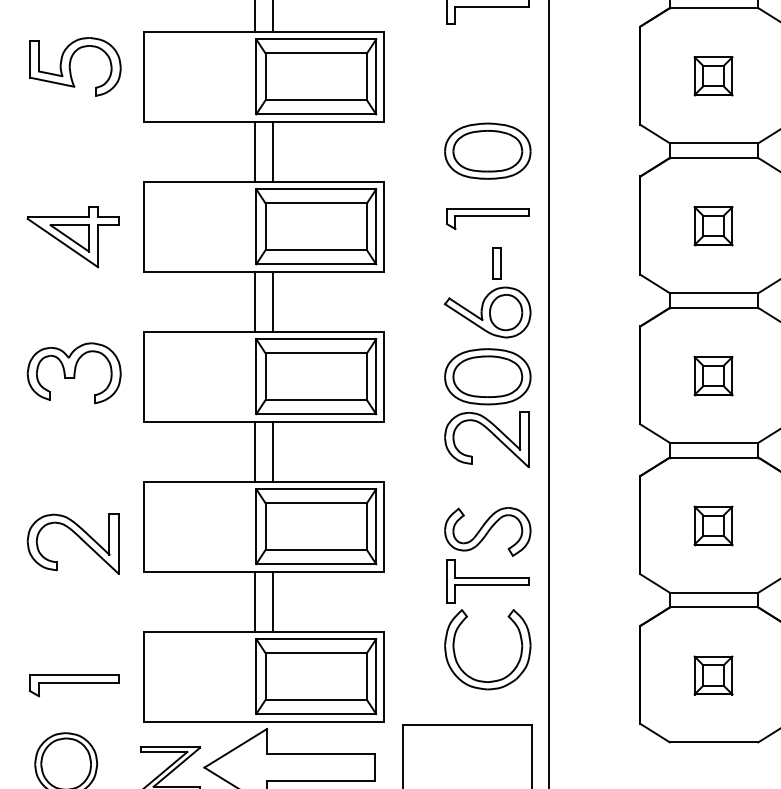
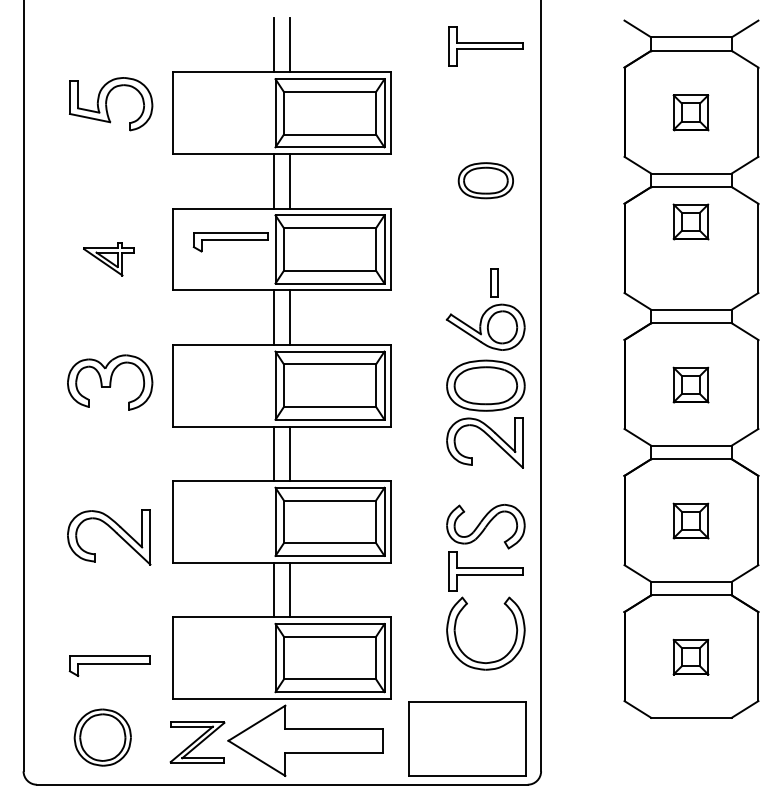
part: (487, 150) -> (485, 180), size x0.7
part: (487, 219) -> (230, 242), moved
part: (713, 225) -> (690, 221), moved
part: (72, 237) -> (108, 259), size x0.6

